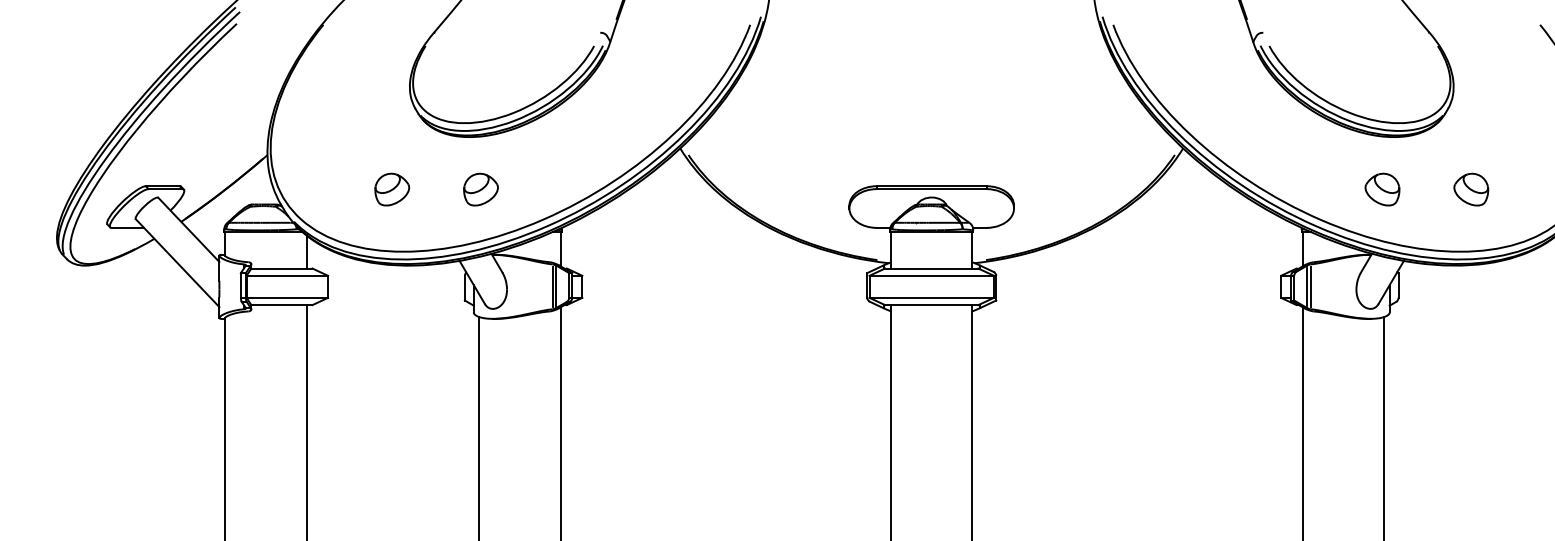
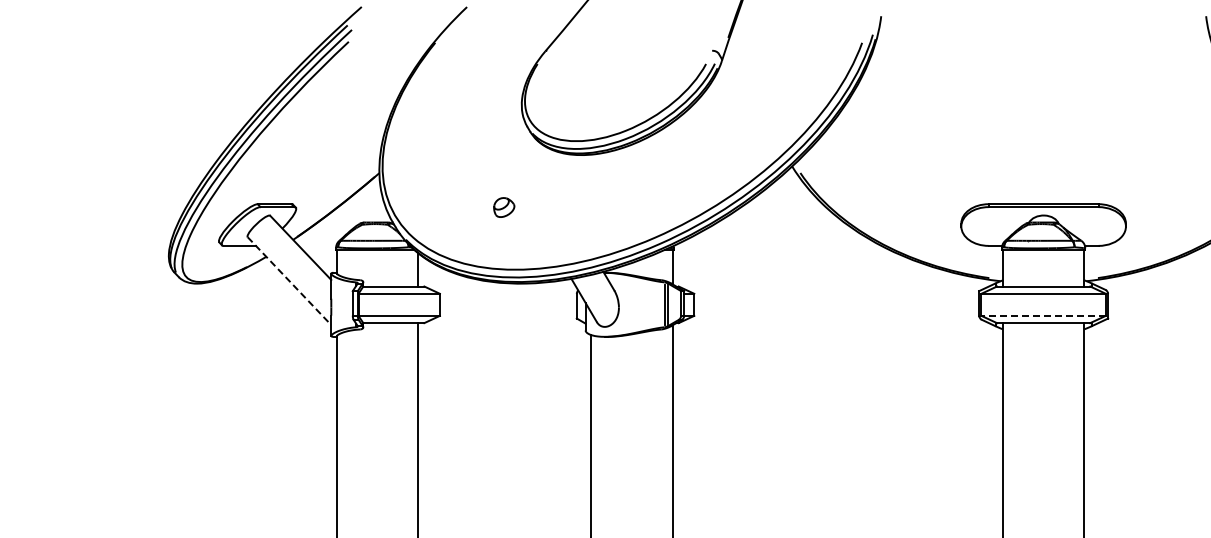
part: (392, 189) -> (504, 207), size x0.6
part: (480, 189) -> (592, 207), removed
line: (177, 263) -> (289, 281), solid -> dashed
line: (931, 297) -> (1043, 315), solid -> dashed

